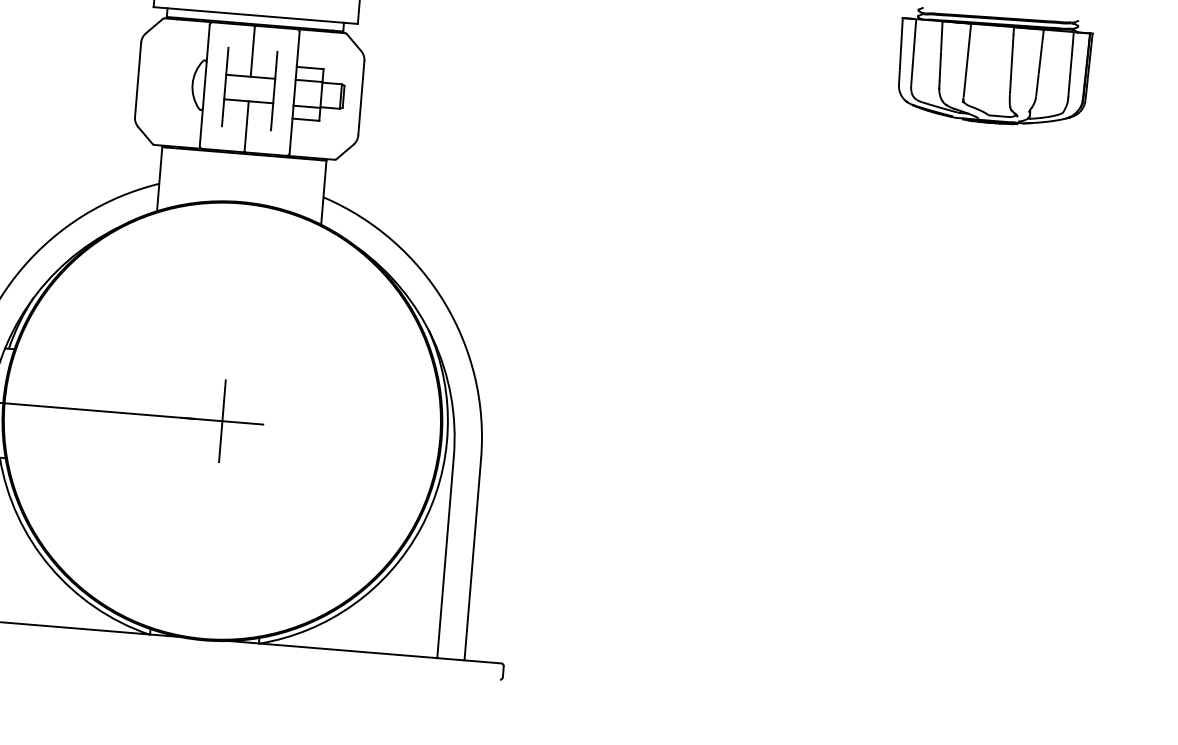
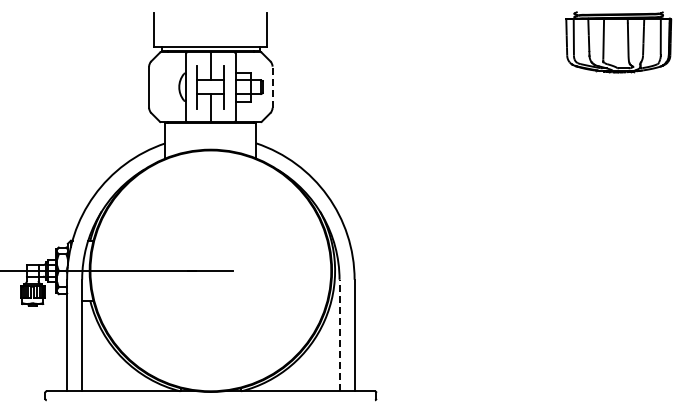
line: (361, 98) -> (272, 87), solid -> dashed
line: (221, 420) -> (210, 270), removed
line: (445, 557) -> (339, 335), solid -> dashed

